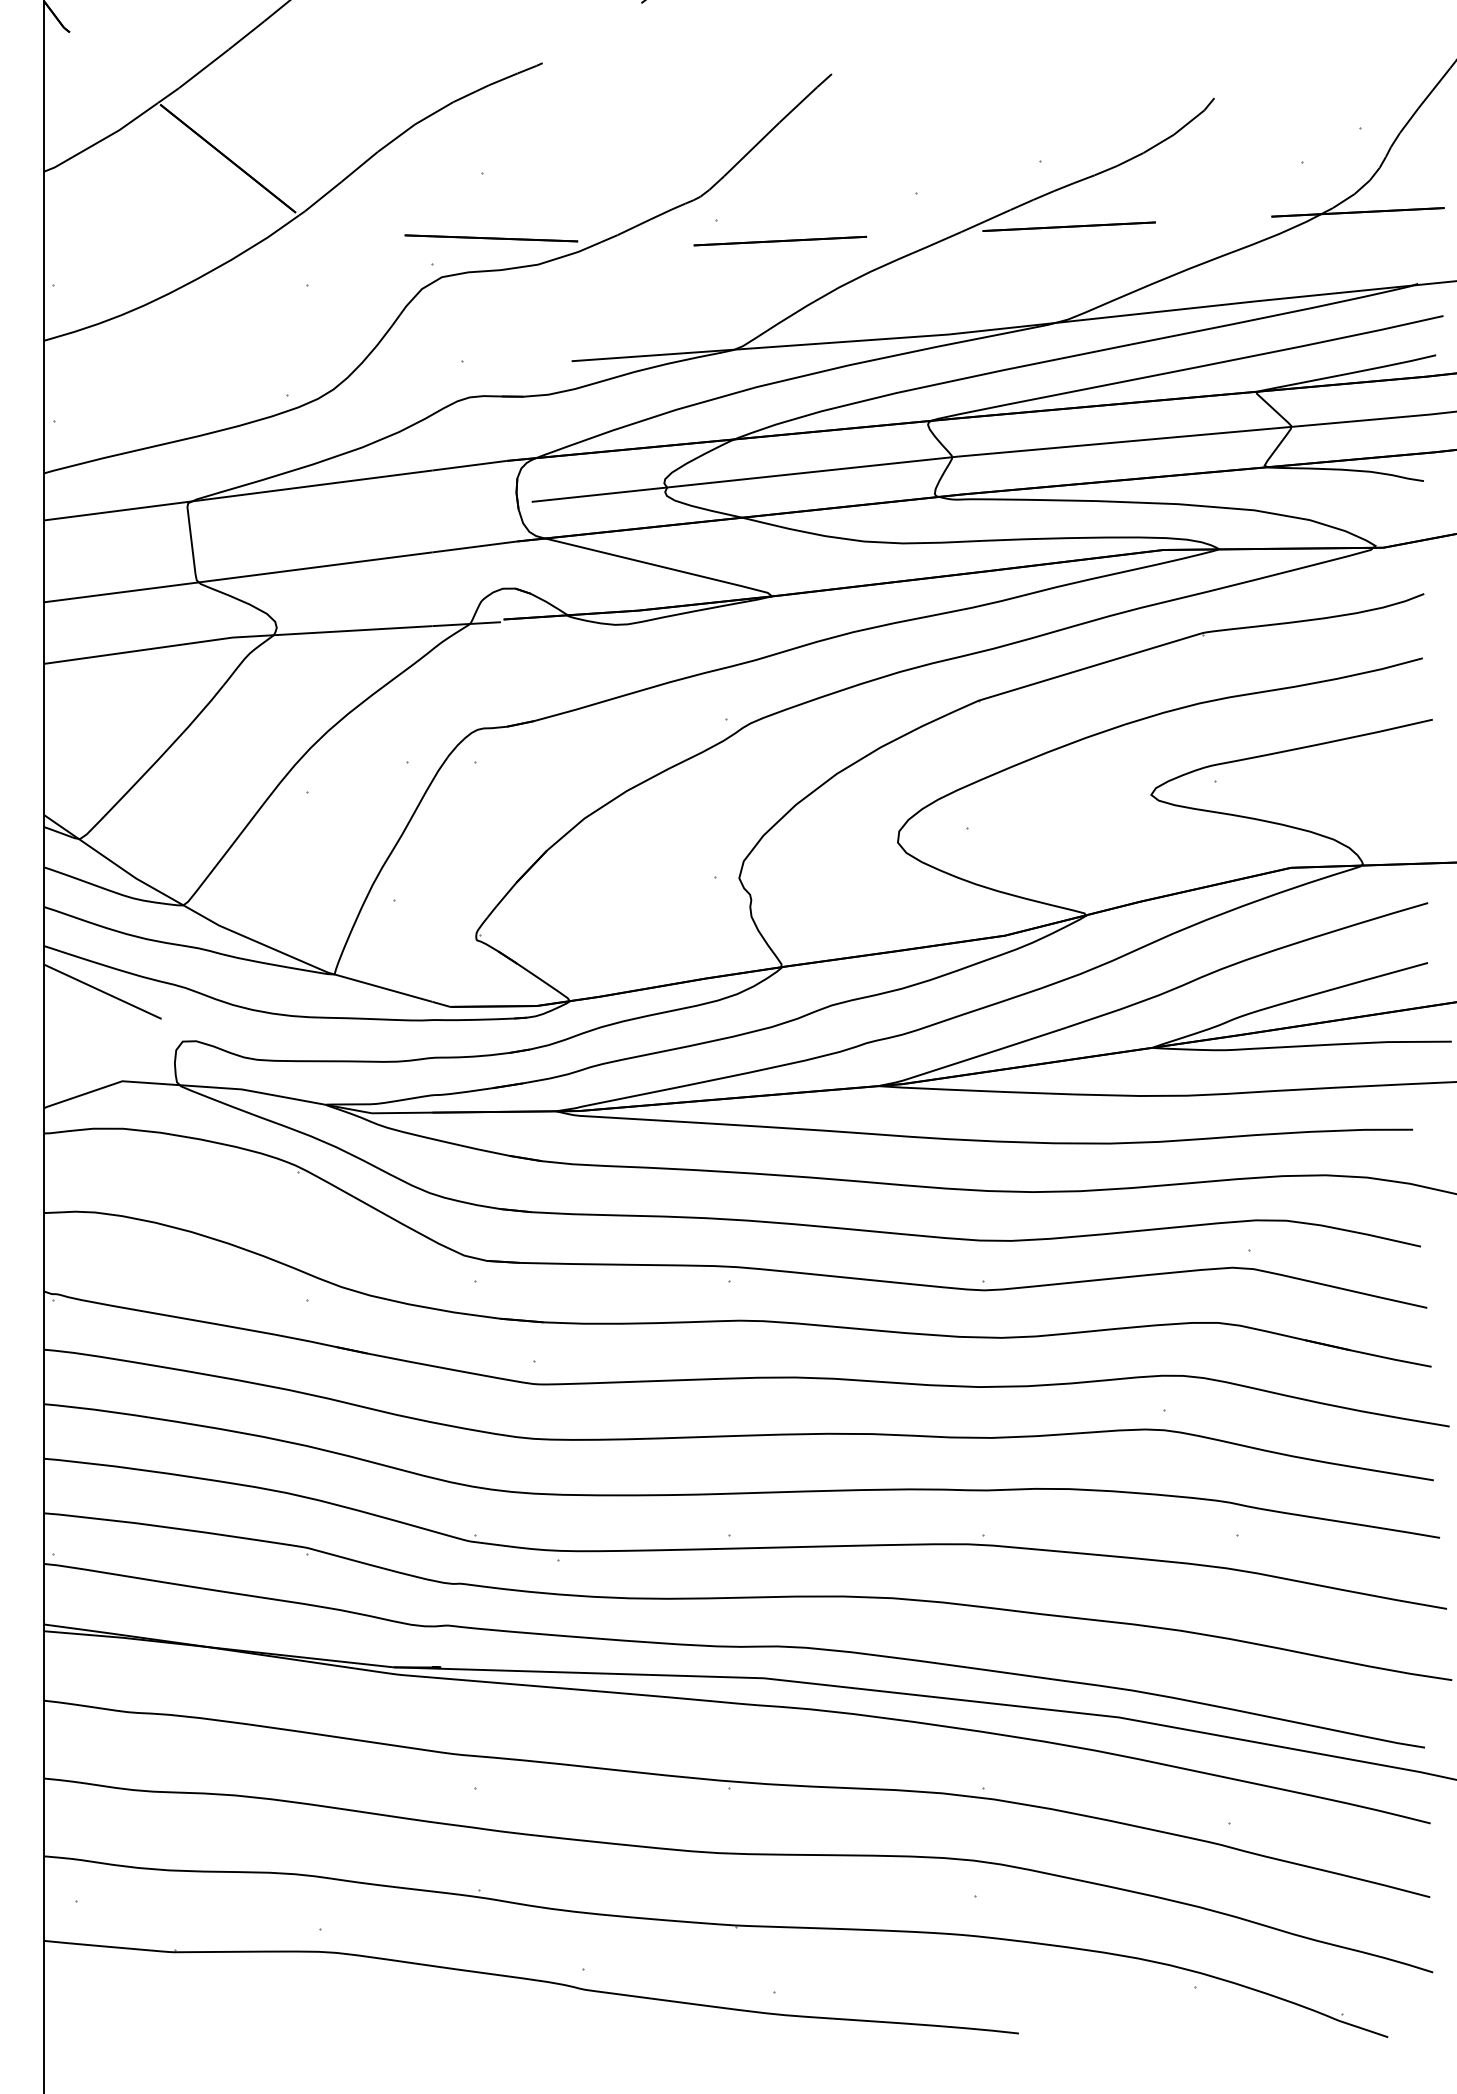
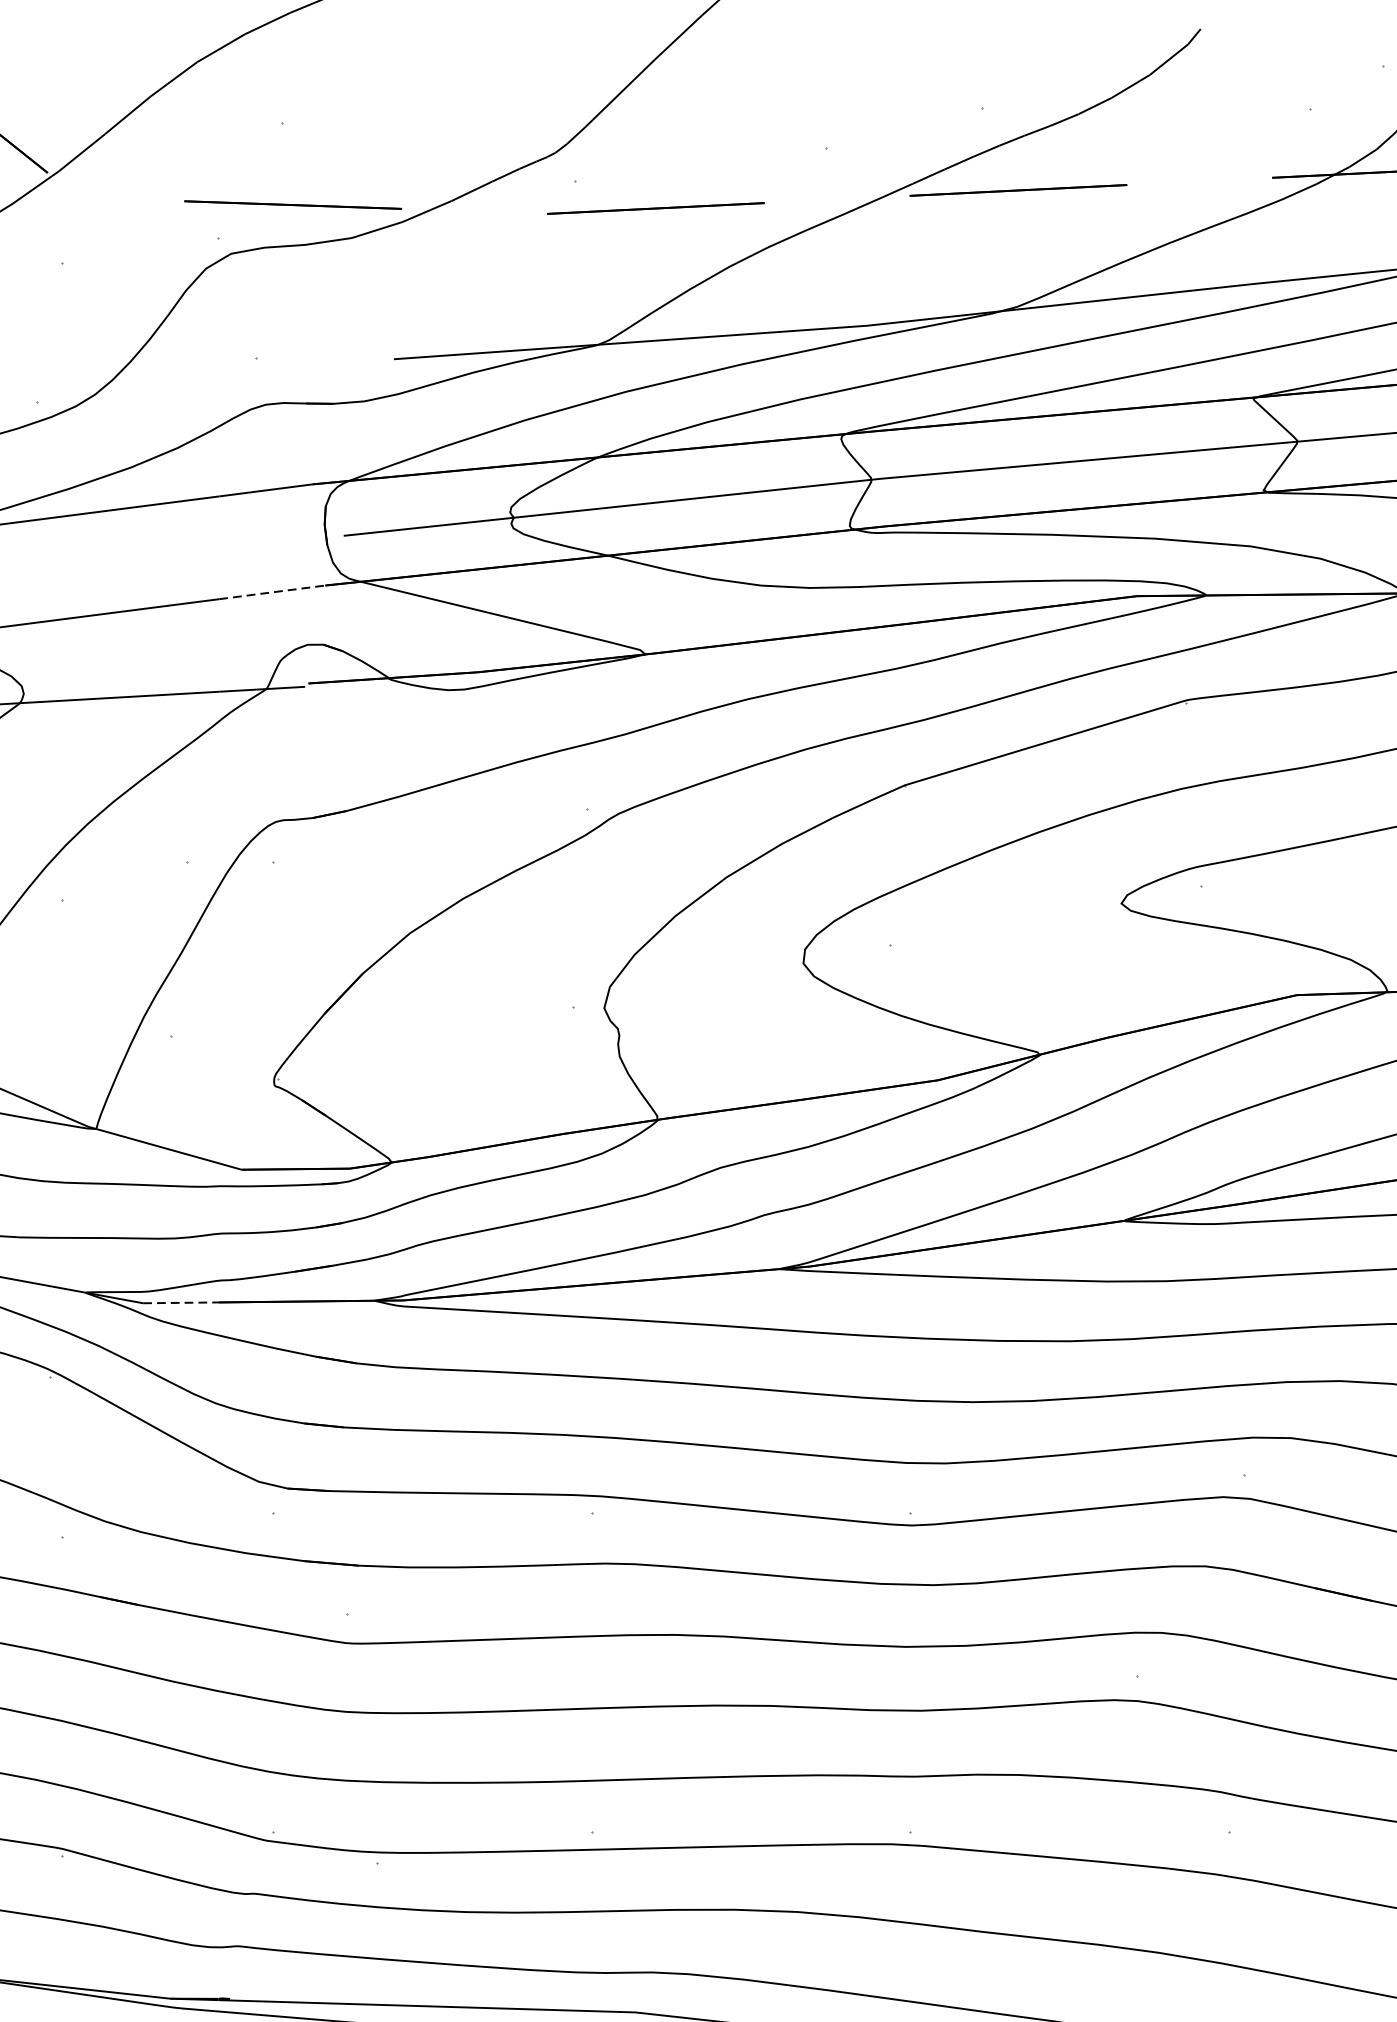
line: (474, 546) -> (271, 591), solid -> dashed
line: (402, 1112) -> (181, 1302), solid -> dashed

